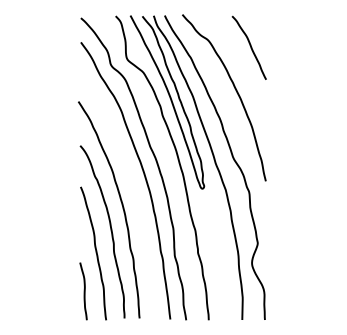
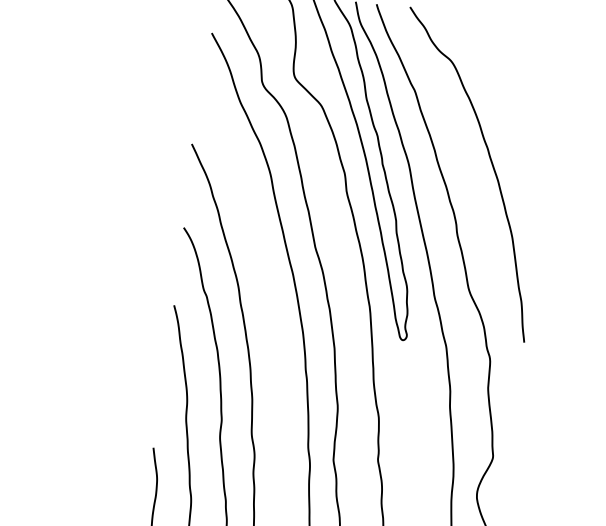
curve: (250, 47) -> (529, 86), removed

